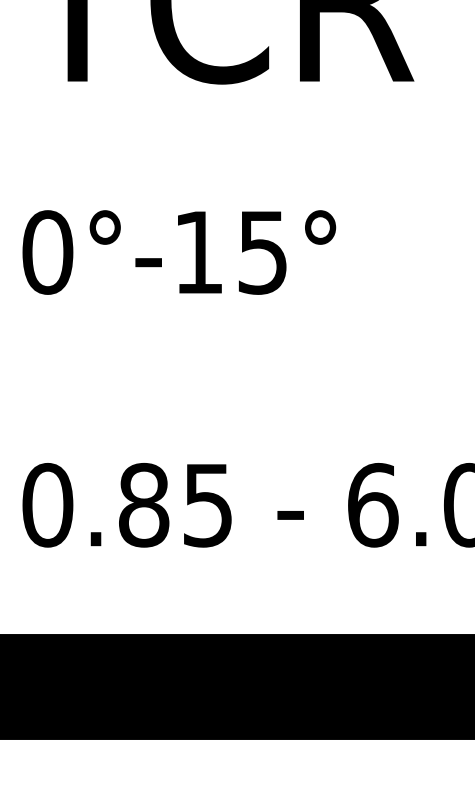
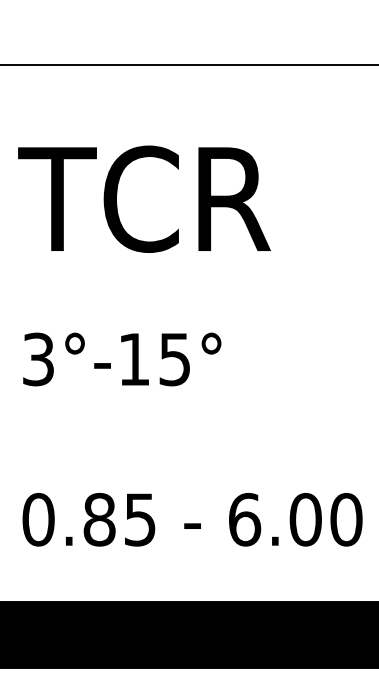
text: (47, 252) -> (38, 359), 0°-15° -> 3°-15°

